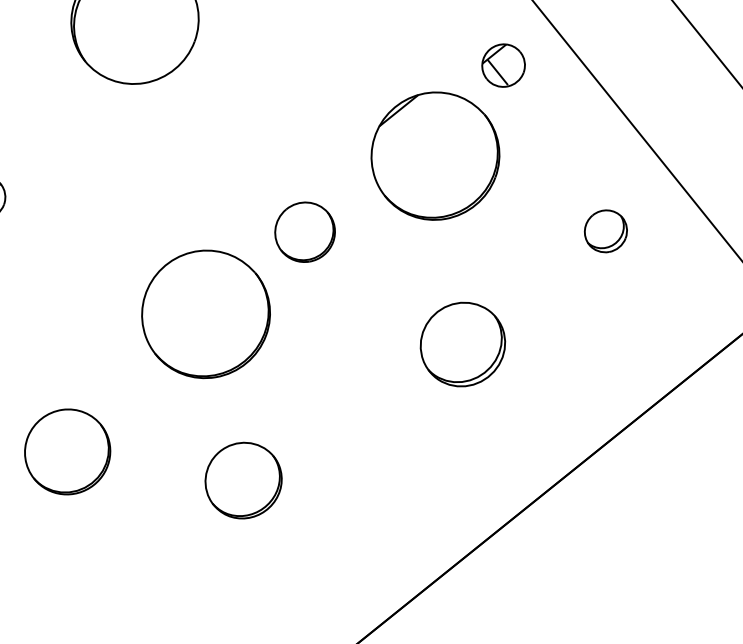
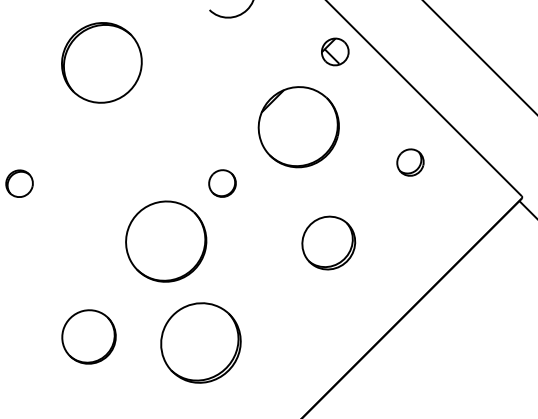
part: (504, 64) -> (335, 51), moved
part: (305, 232) -> (222, 183), size x0.71
part: (242, 479) -> (200, 342), size x1.67

